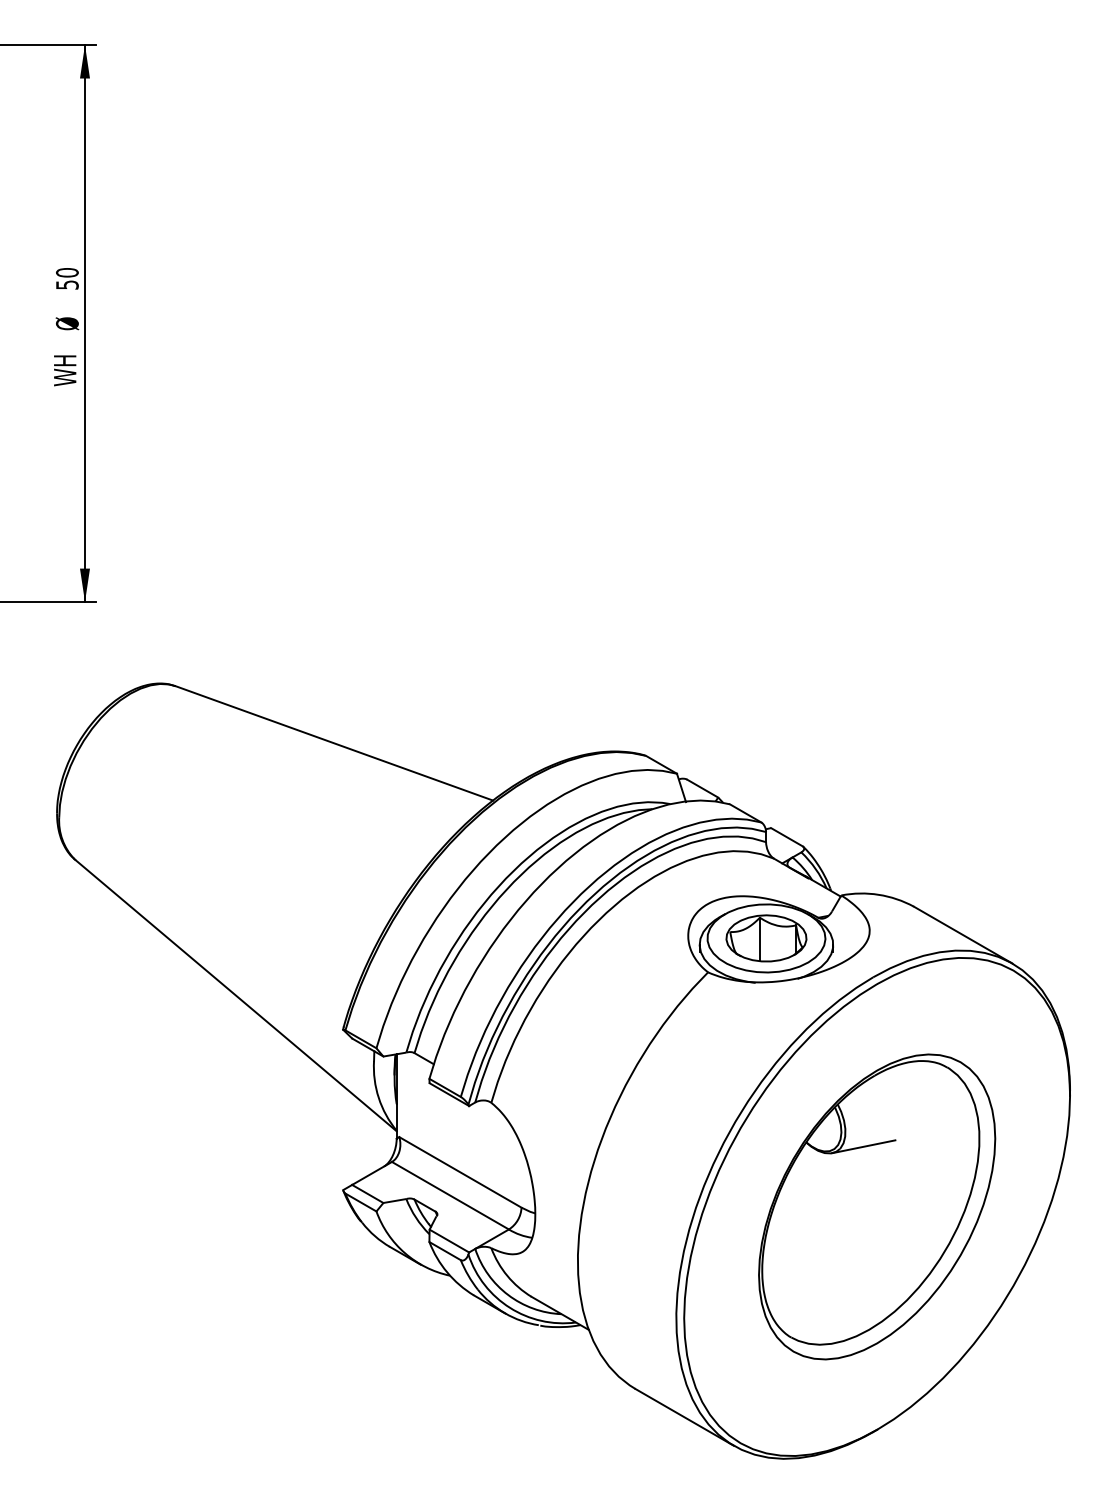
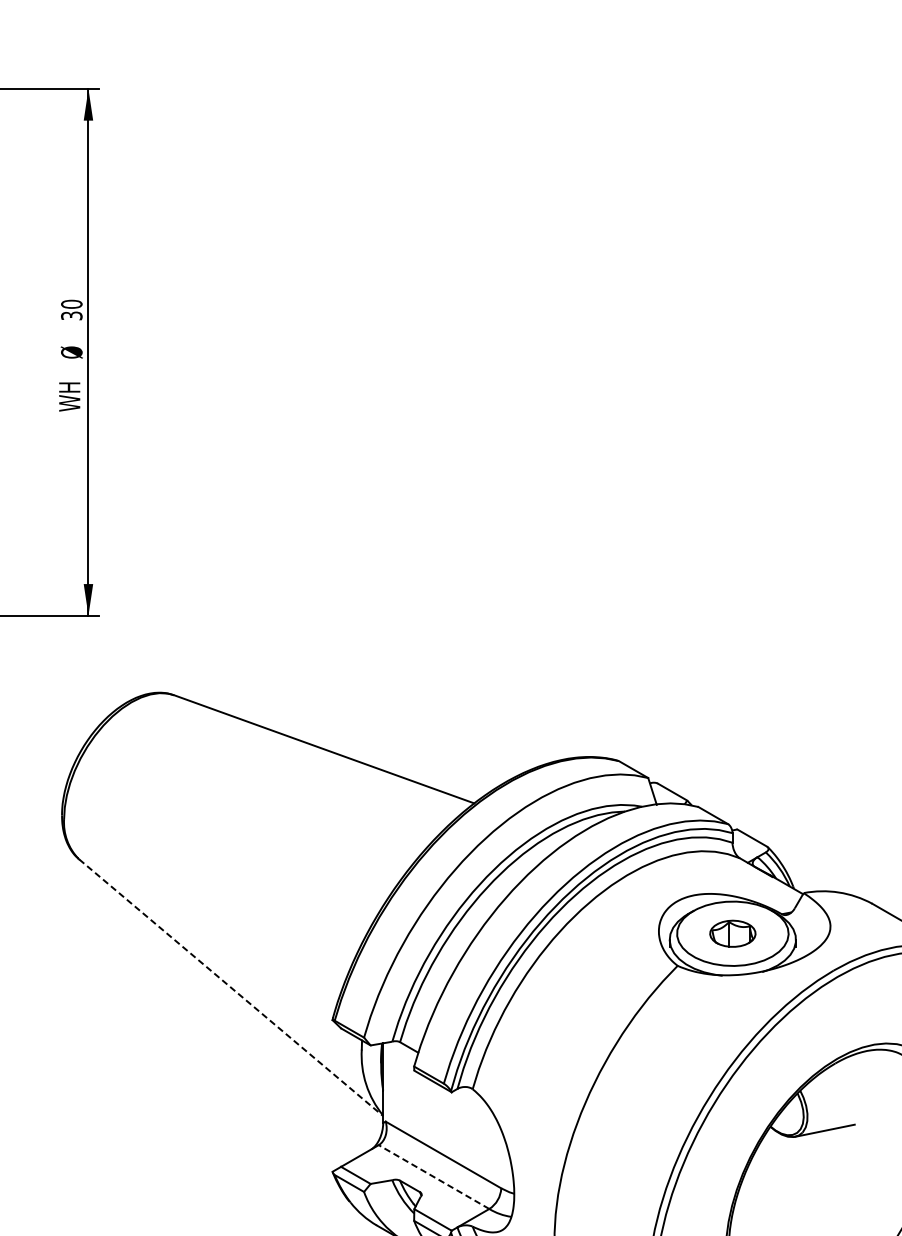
text: (66, 284) -> (70, 315), 50 -> 30
part: (766, 938) -> (732, 933), size x0.6
line: (236, 995) -> (231, 987), solid -> dashed
line: (450, 1195) -> (434, 1176), solid -> dashed

